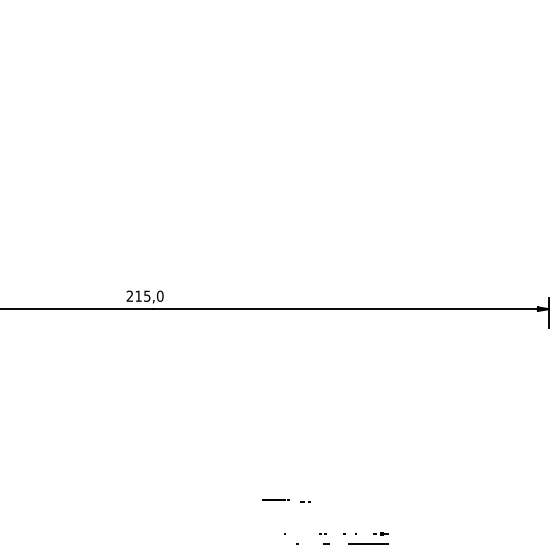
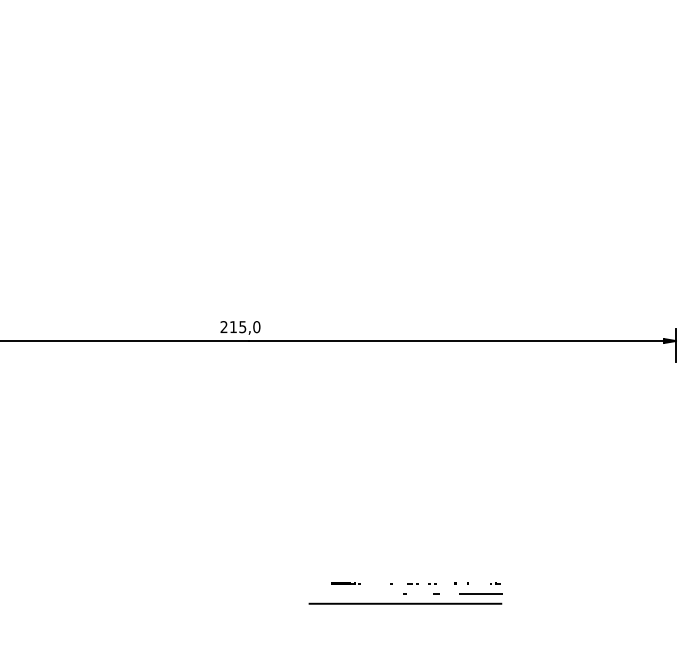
line: (275, 499) -> (345, 583), moved
line: (304, 501) -> (412, 583), moved
part: (381, 533) -> (495, 583), size x0.62

